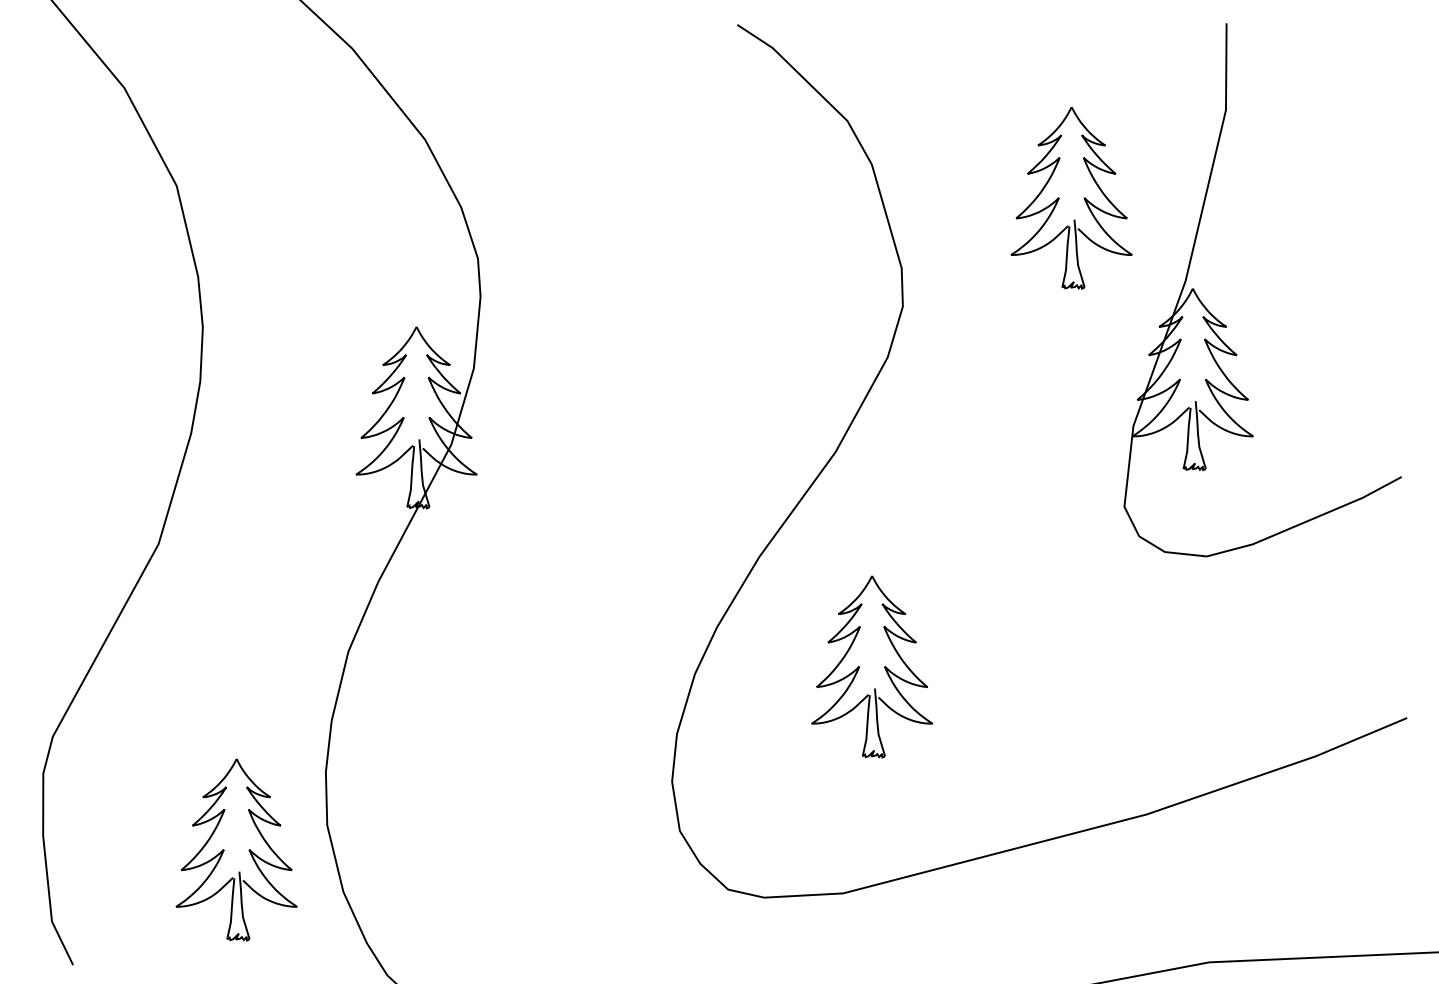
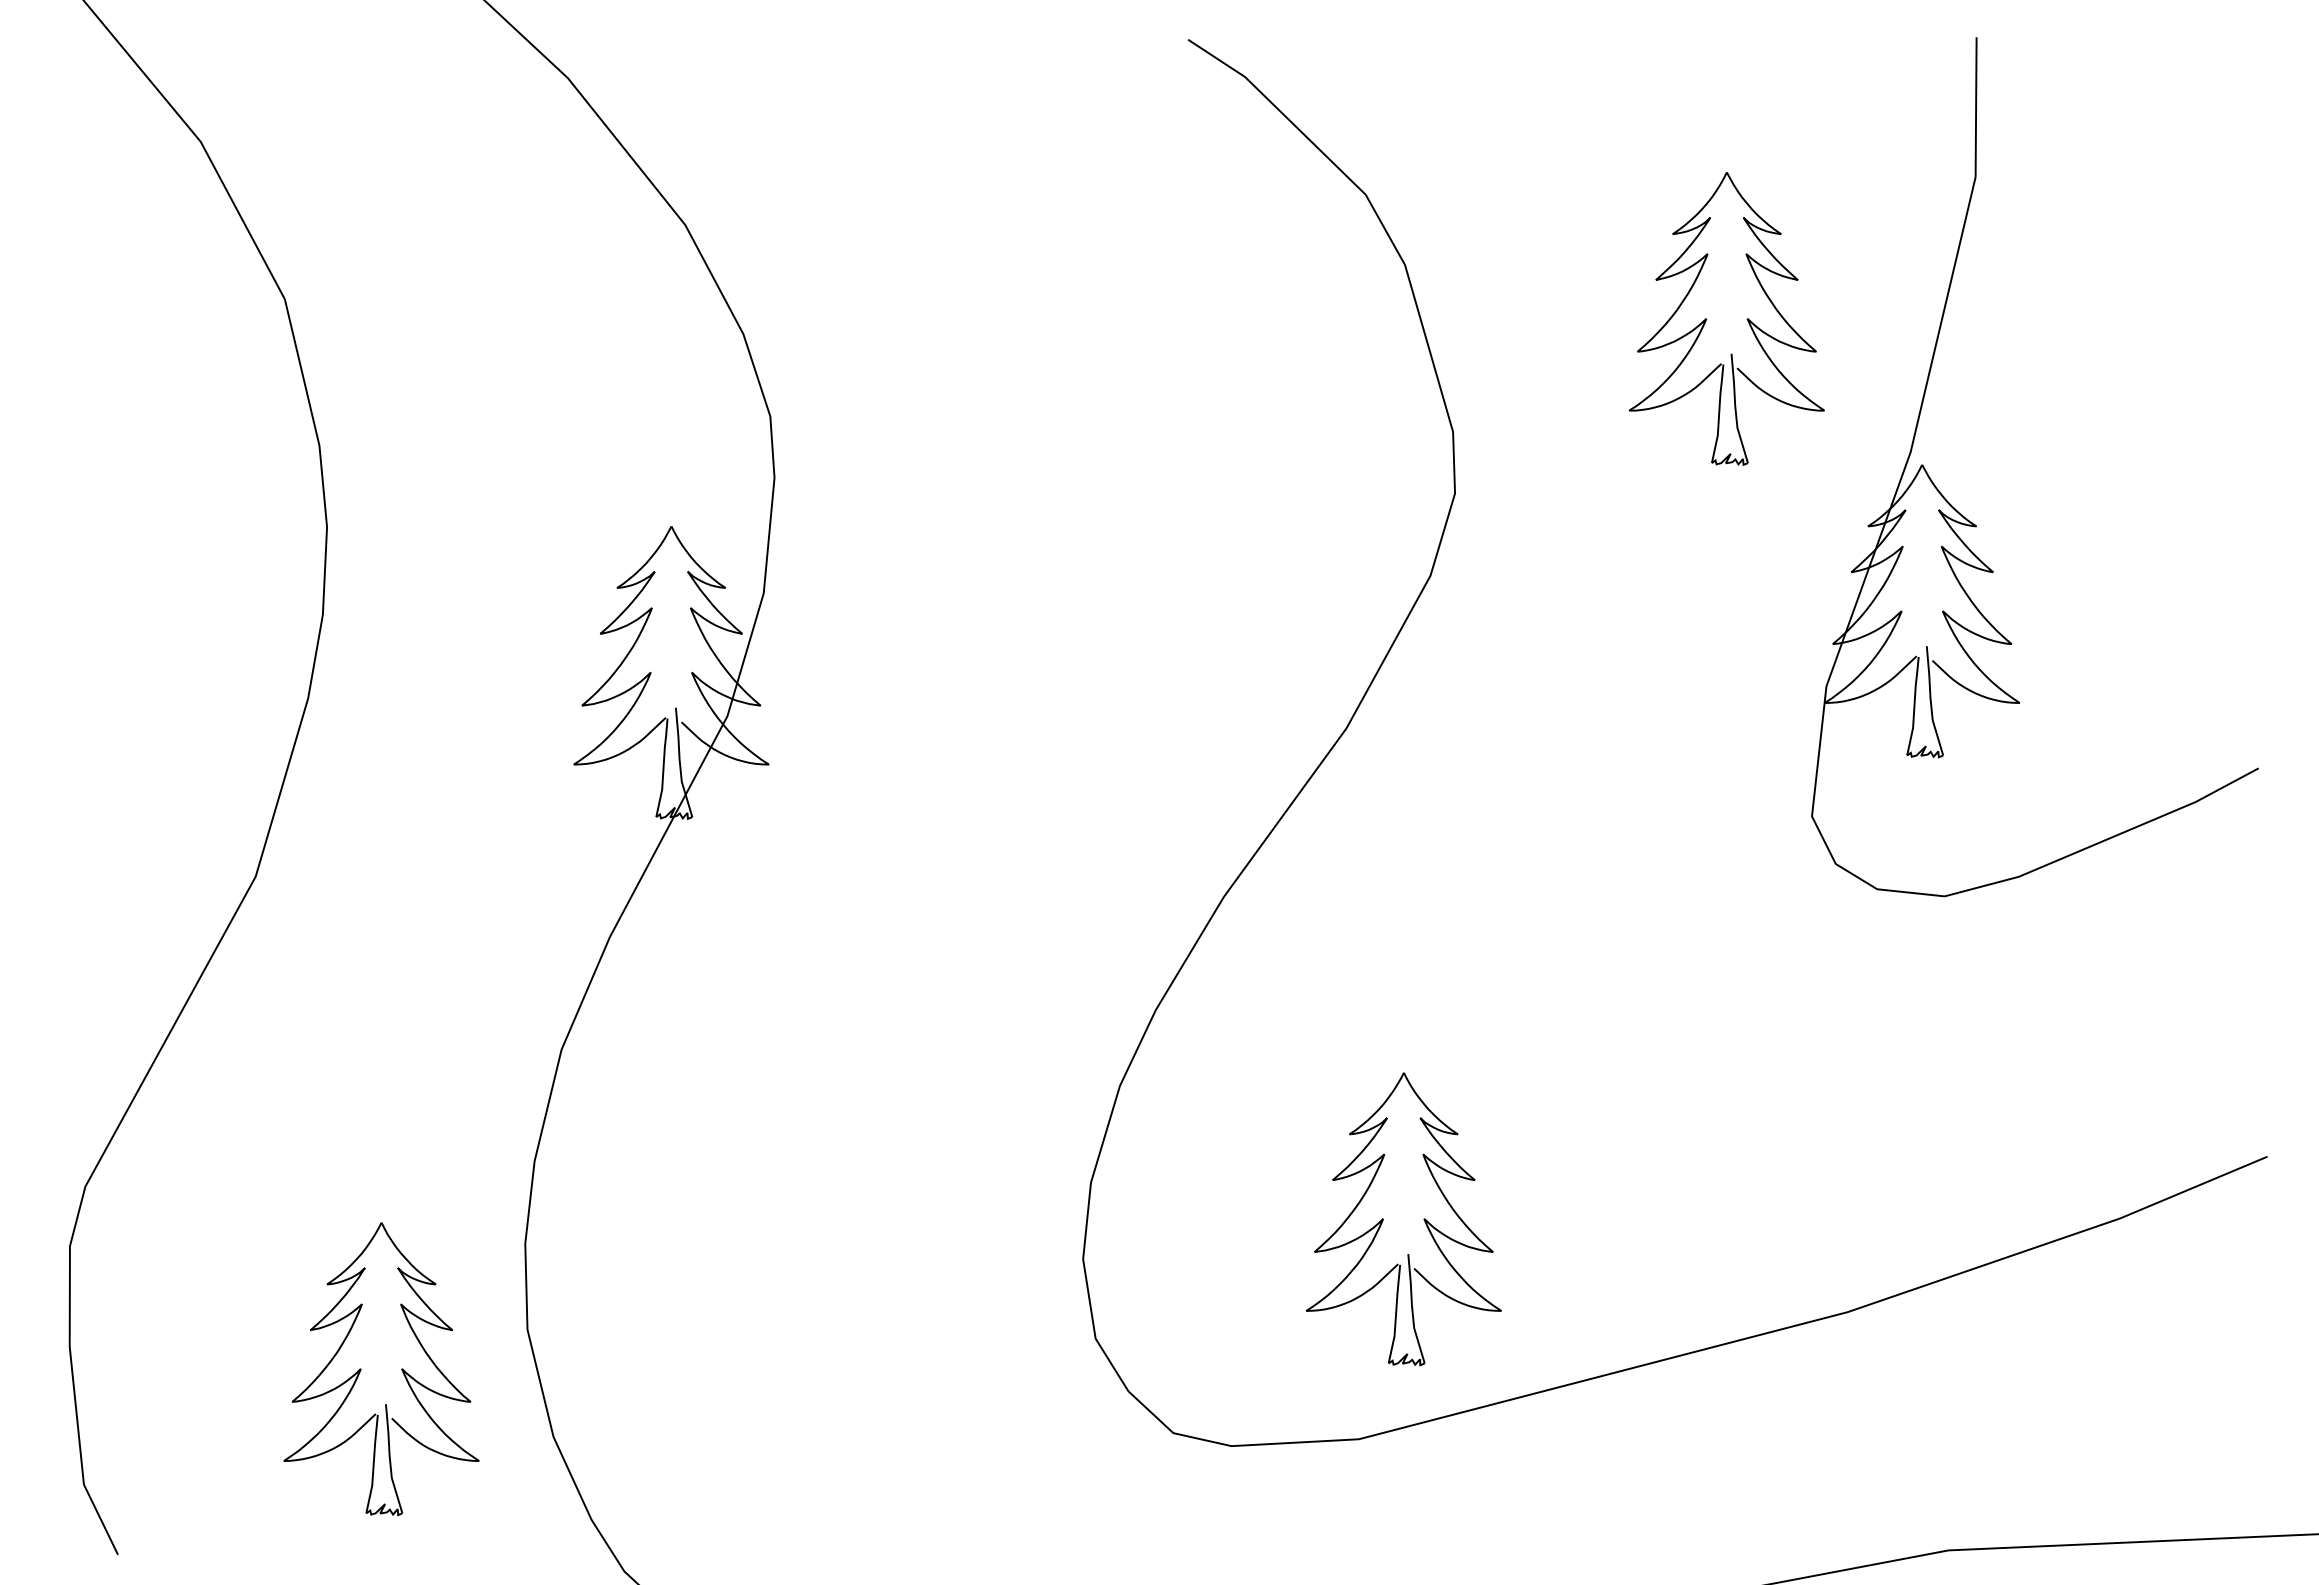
part: (884, 666) -> (1423, 1218), moved

